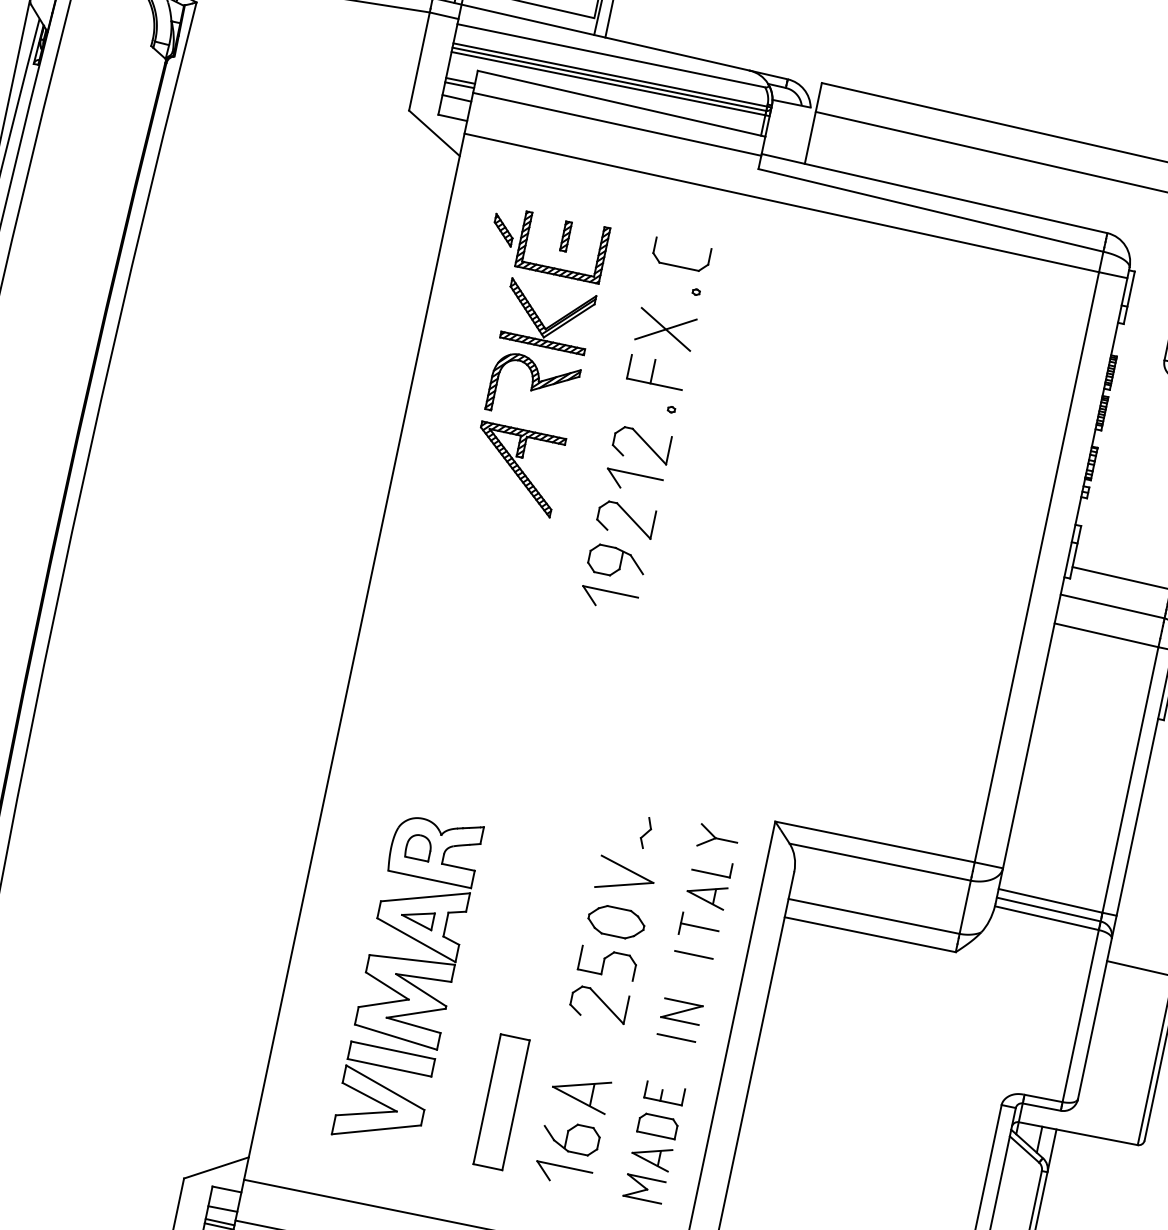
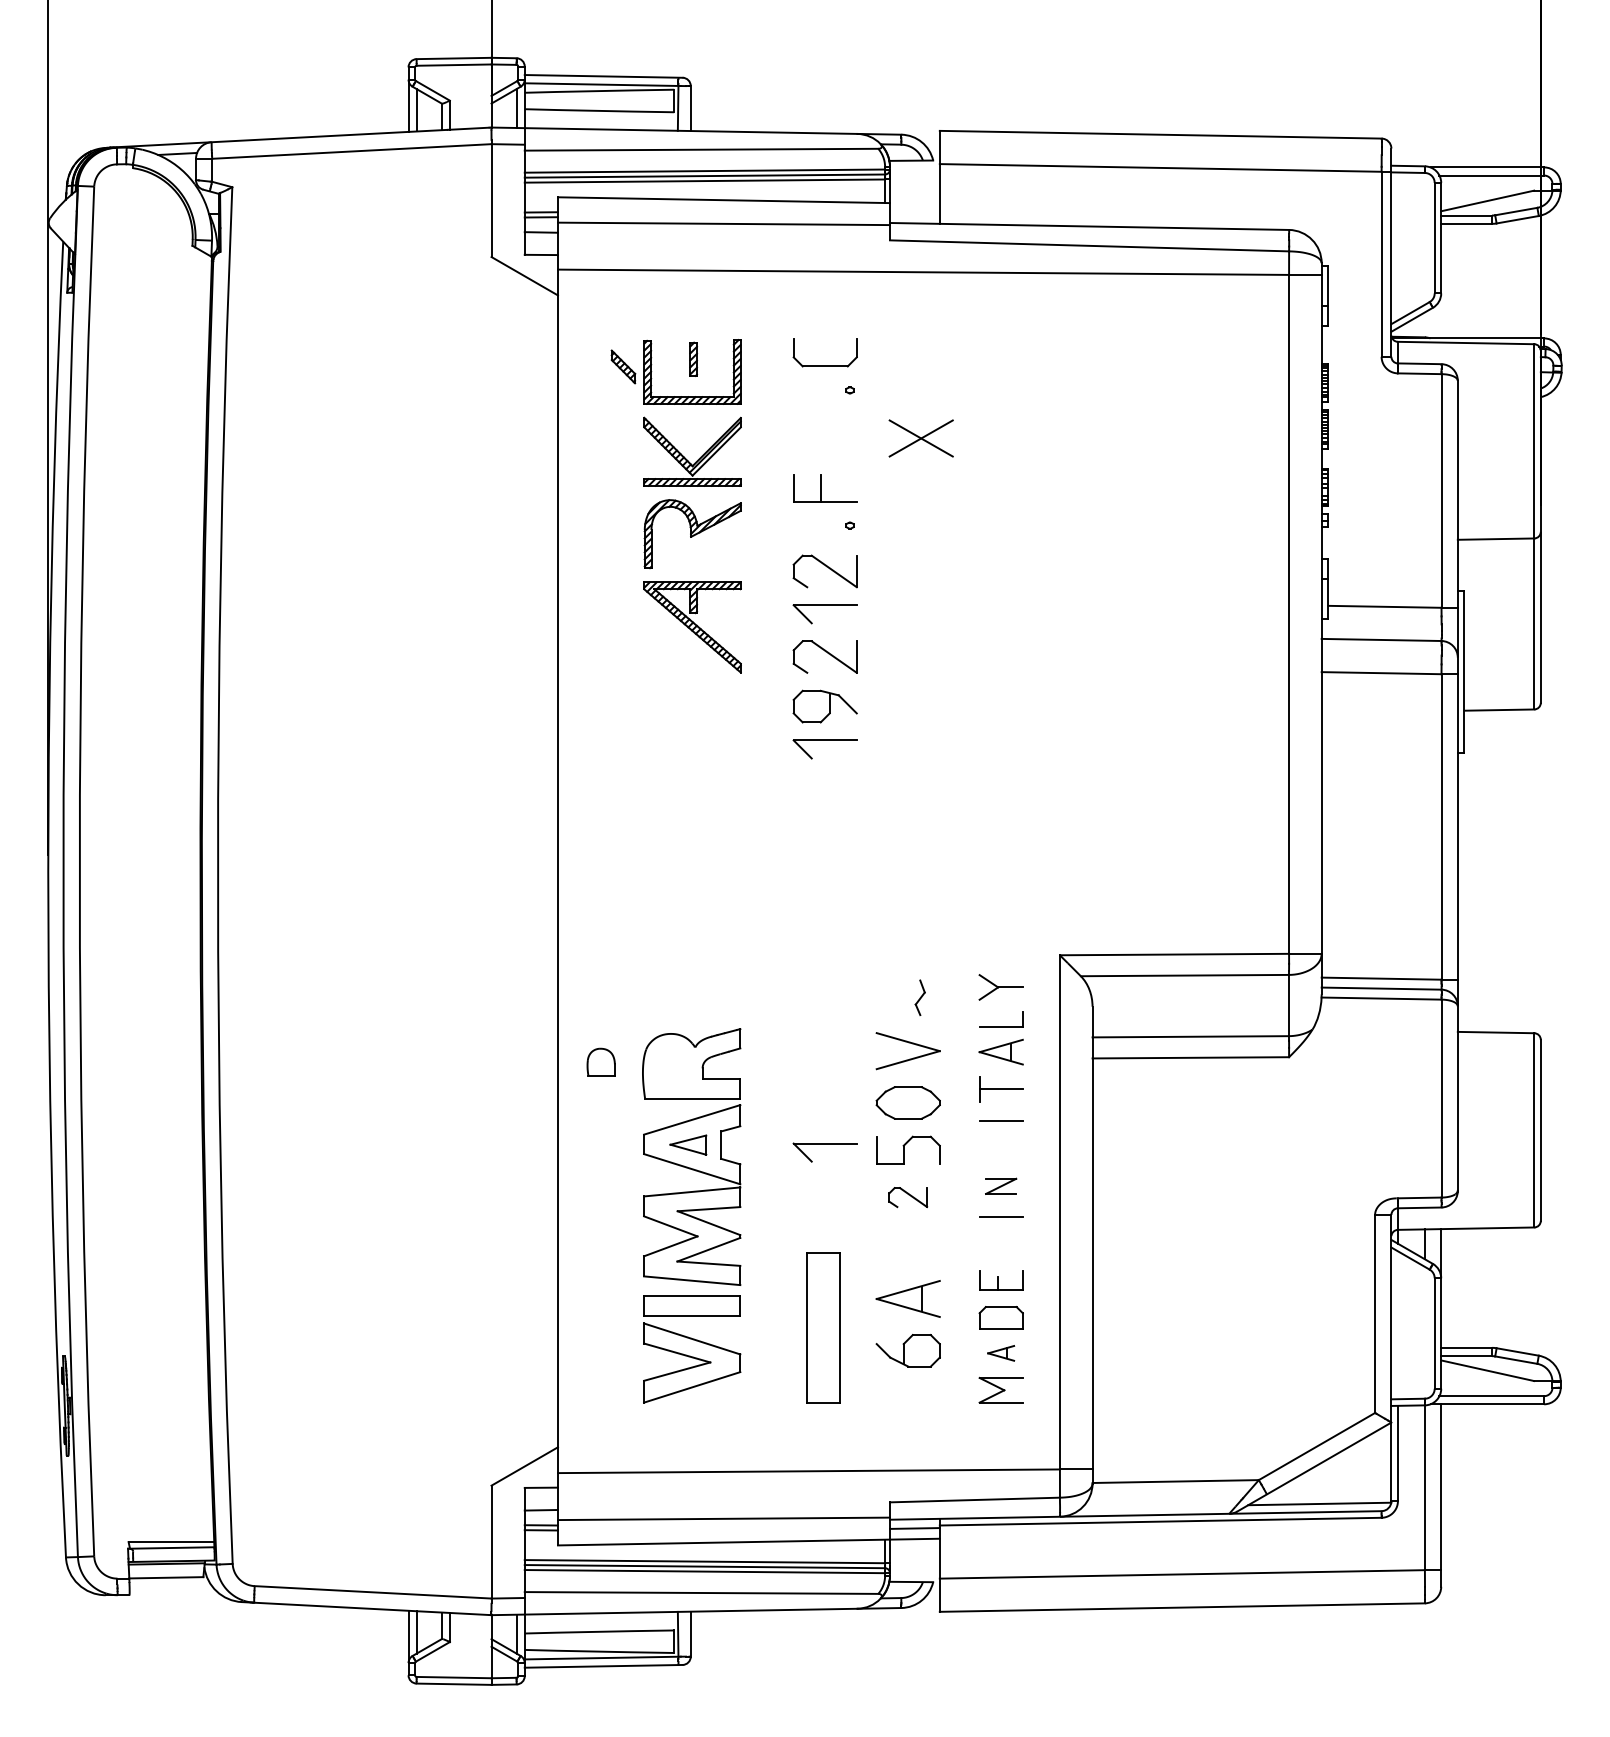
part: (665, 329) -> (920, 438), moved
part: (418, 846) -> (600, 1061), moved
part: (598, 1004) -> (907, 1197), size x0.6
part: (681, 1011) -> (1000, 1186), size x0.7
part: (650, 1156) -> (1000, 1353), size x0.6
part: (563, 1167) -> (824, 1144), moved

